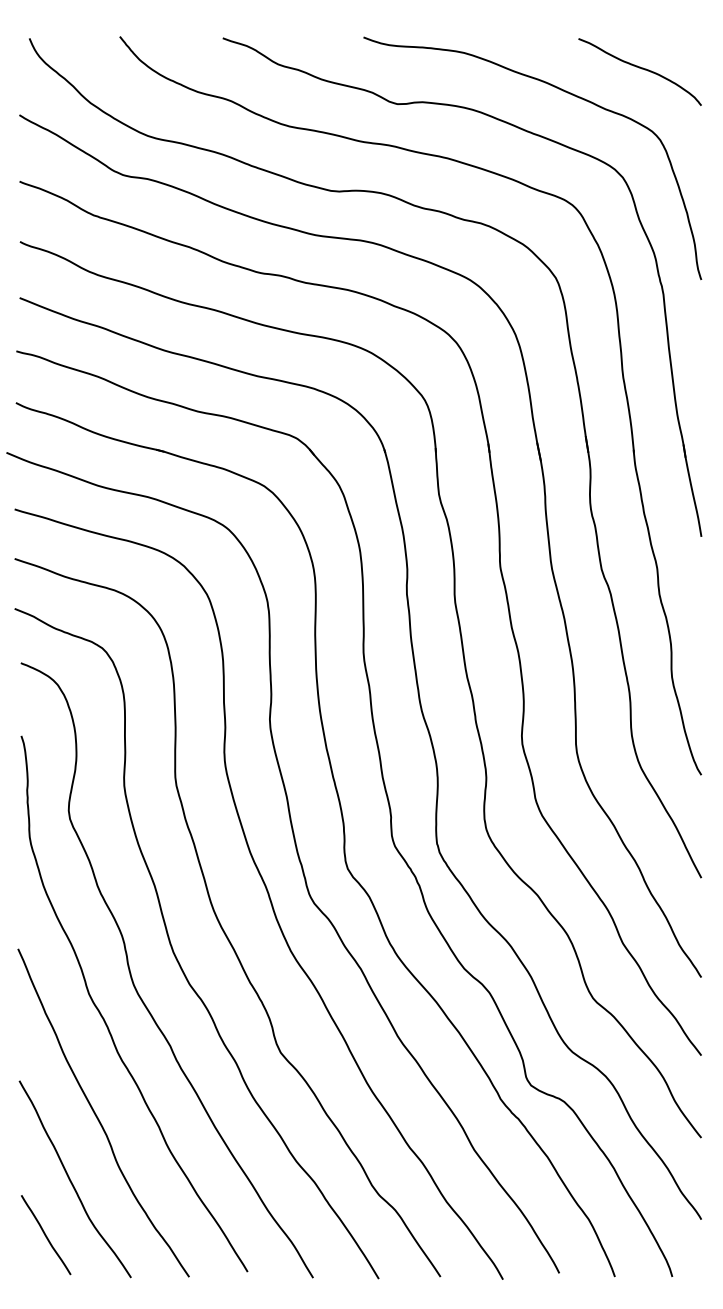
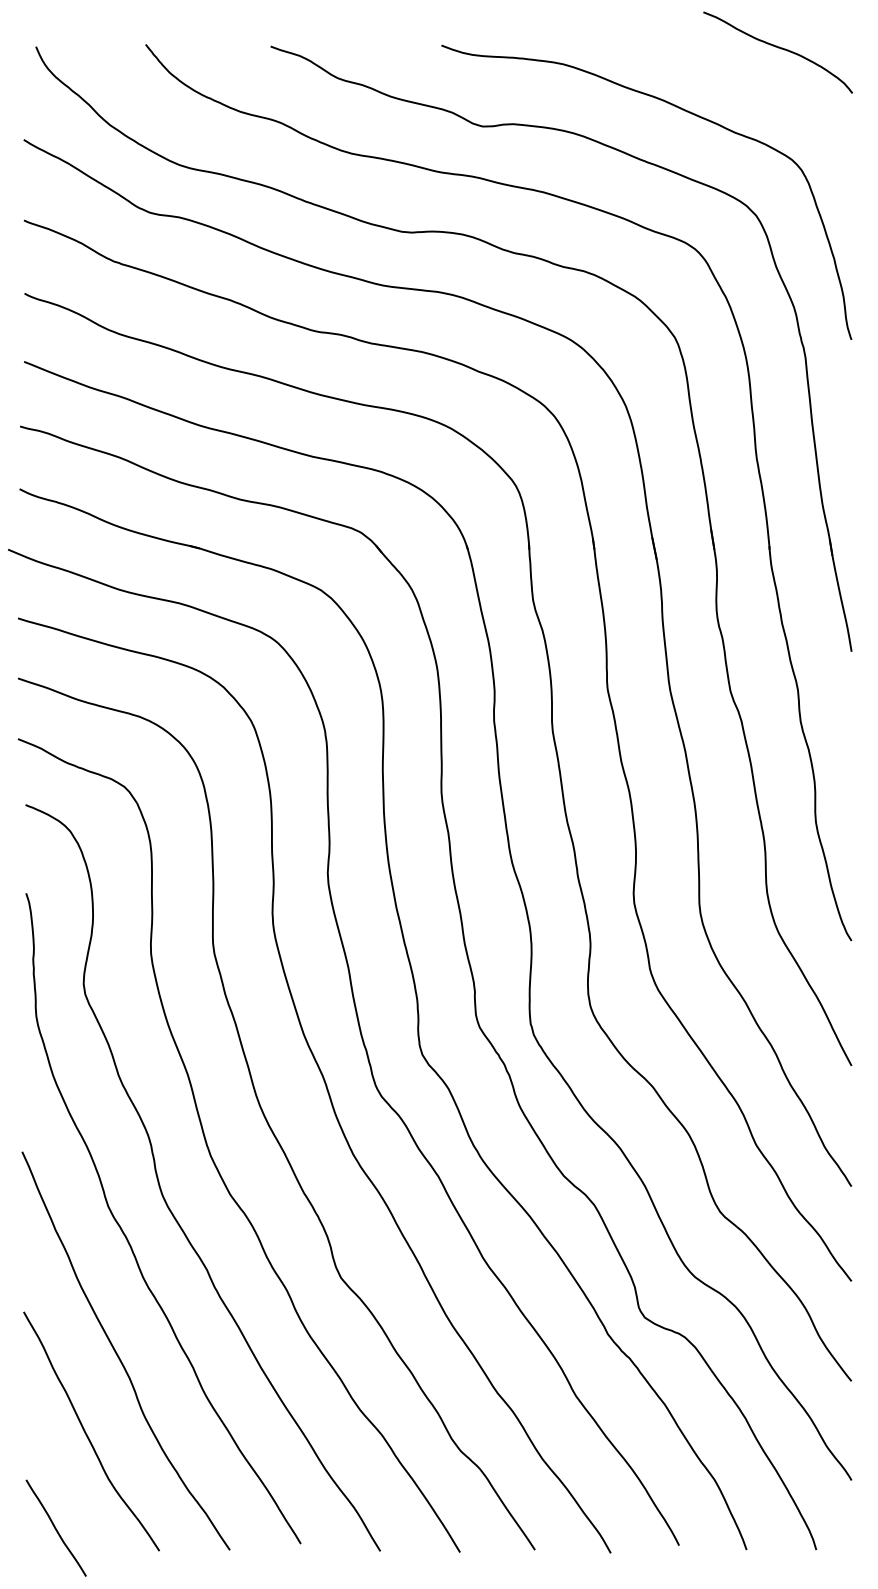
curve: (640, 68) -> (778, 48), moved
curve: (45, 1234) -> (55, 1527), moved

